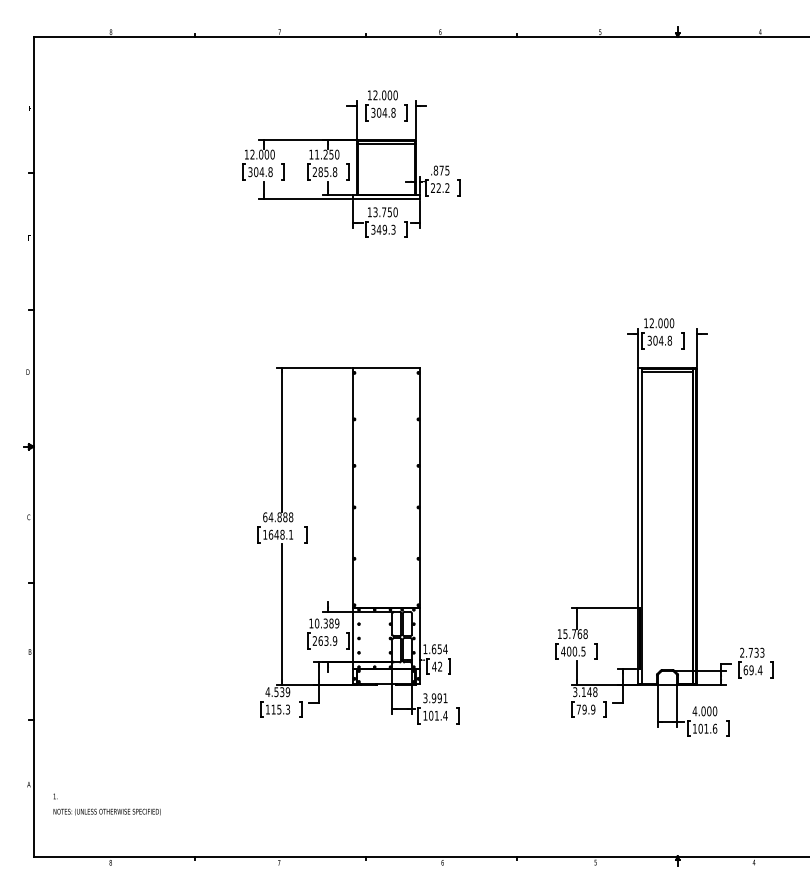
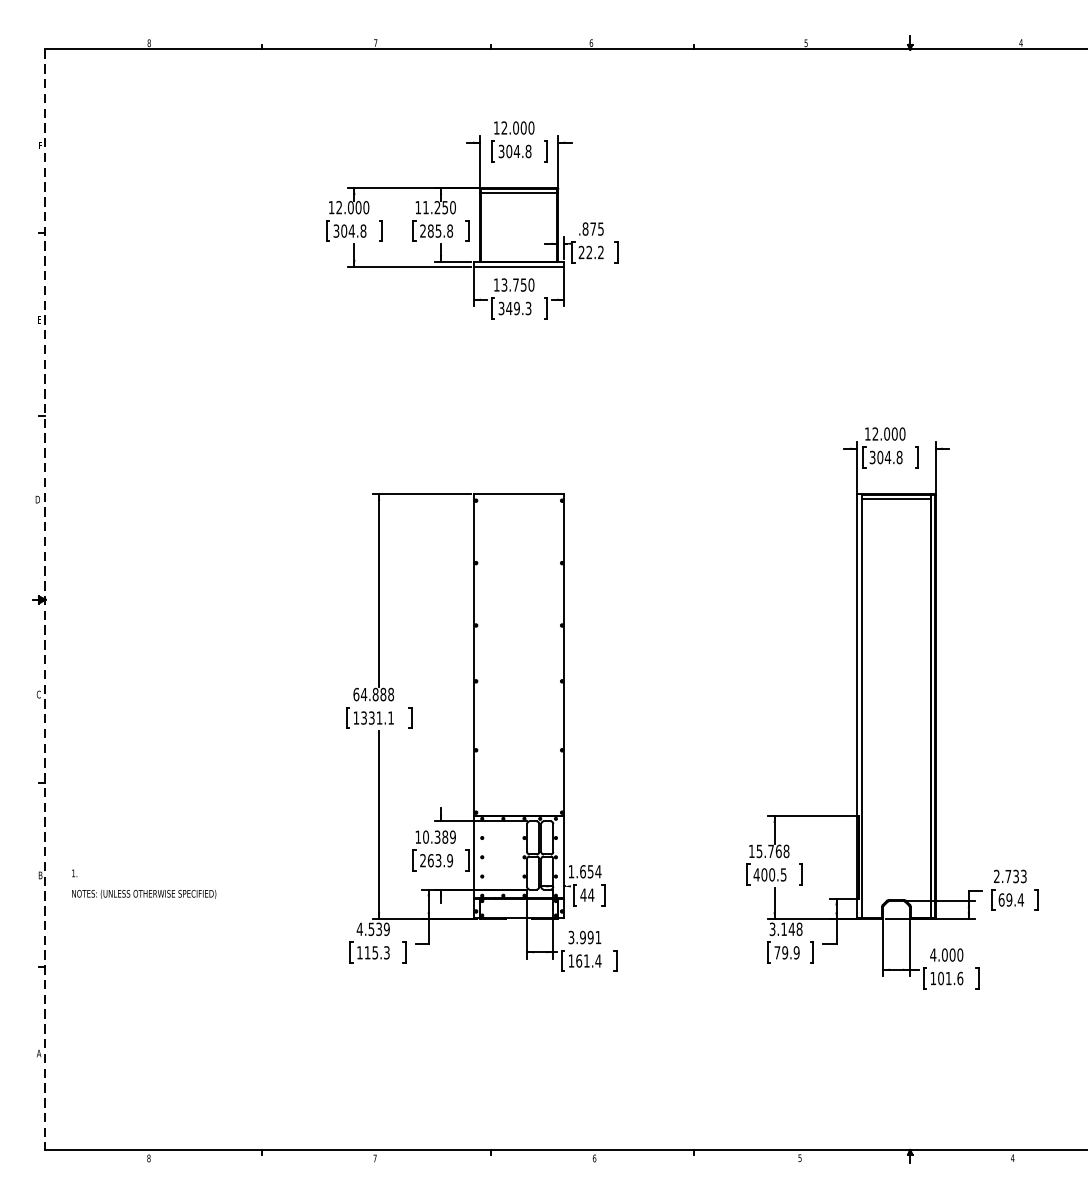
line: (33, 446) -> (45, 599), solid -> dashed
text: (276, 534) -> (371, 717), 1648.1 -> 1331.1
text: (439, 666) -> (590, 894), 42 -> 44
text: (431, 715) -> (579, 960), 101.4 -> 161.4
text: (106, 804) -> (143, 884), moved

